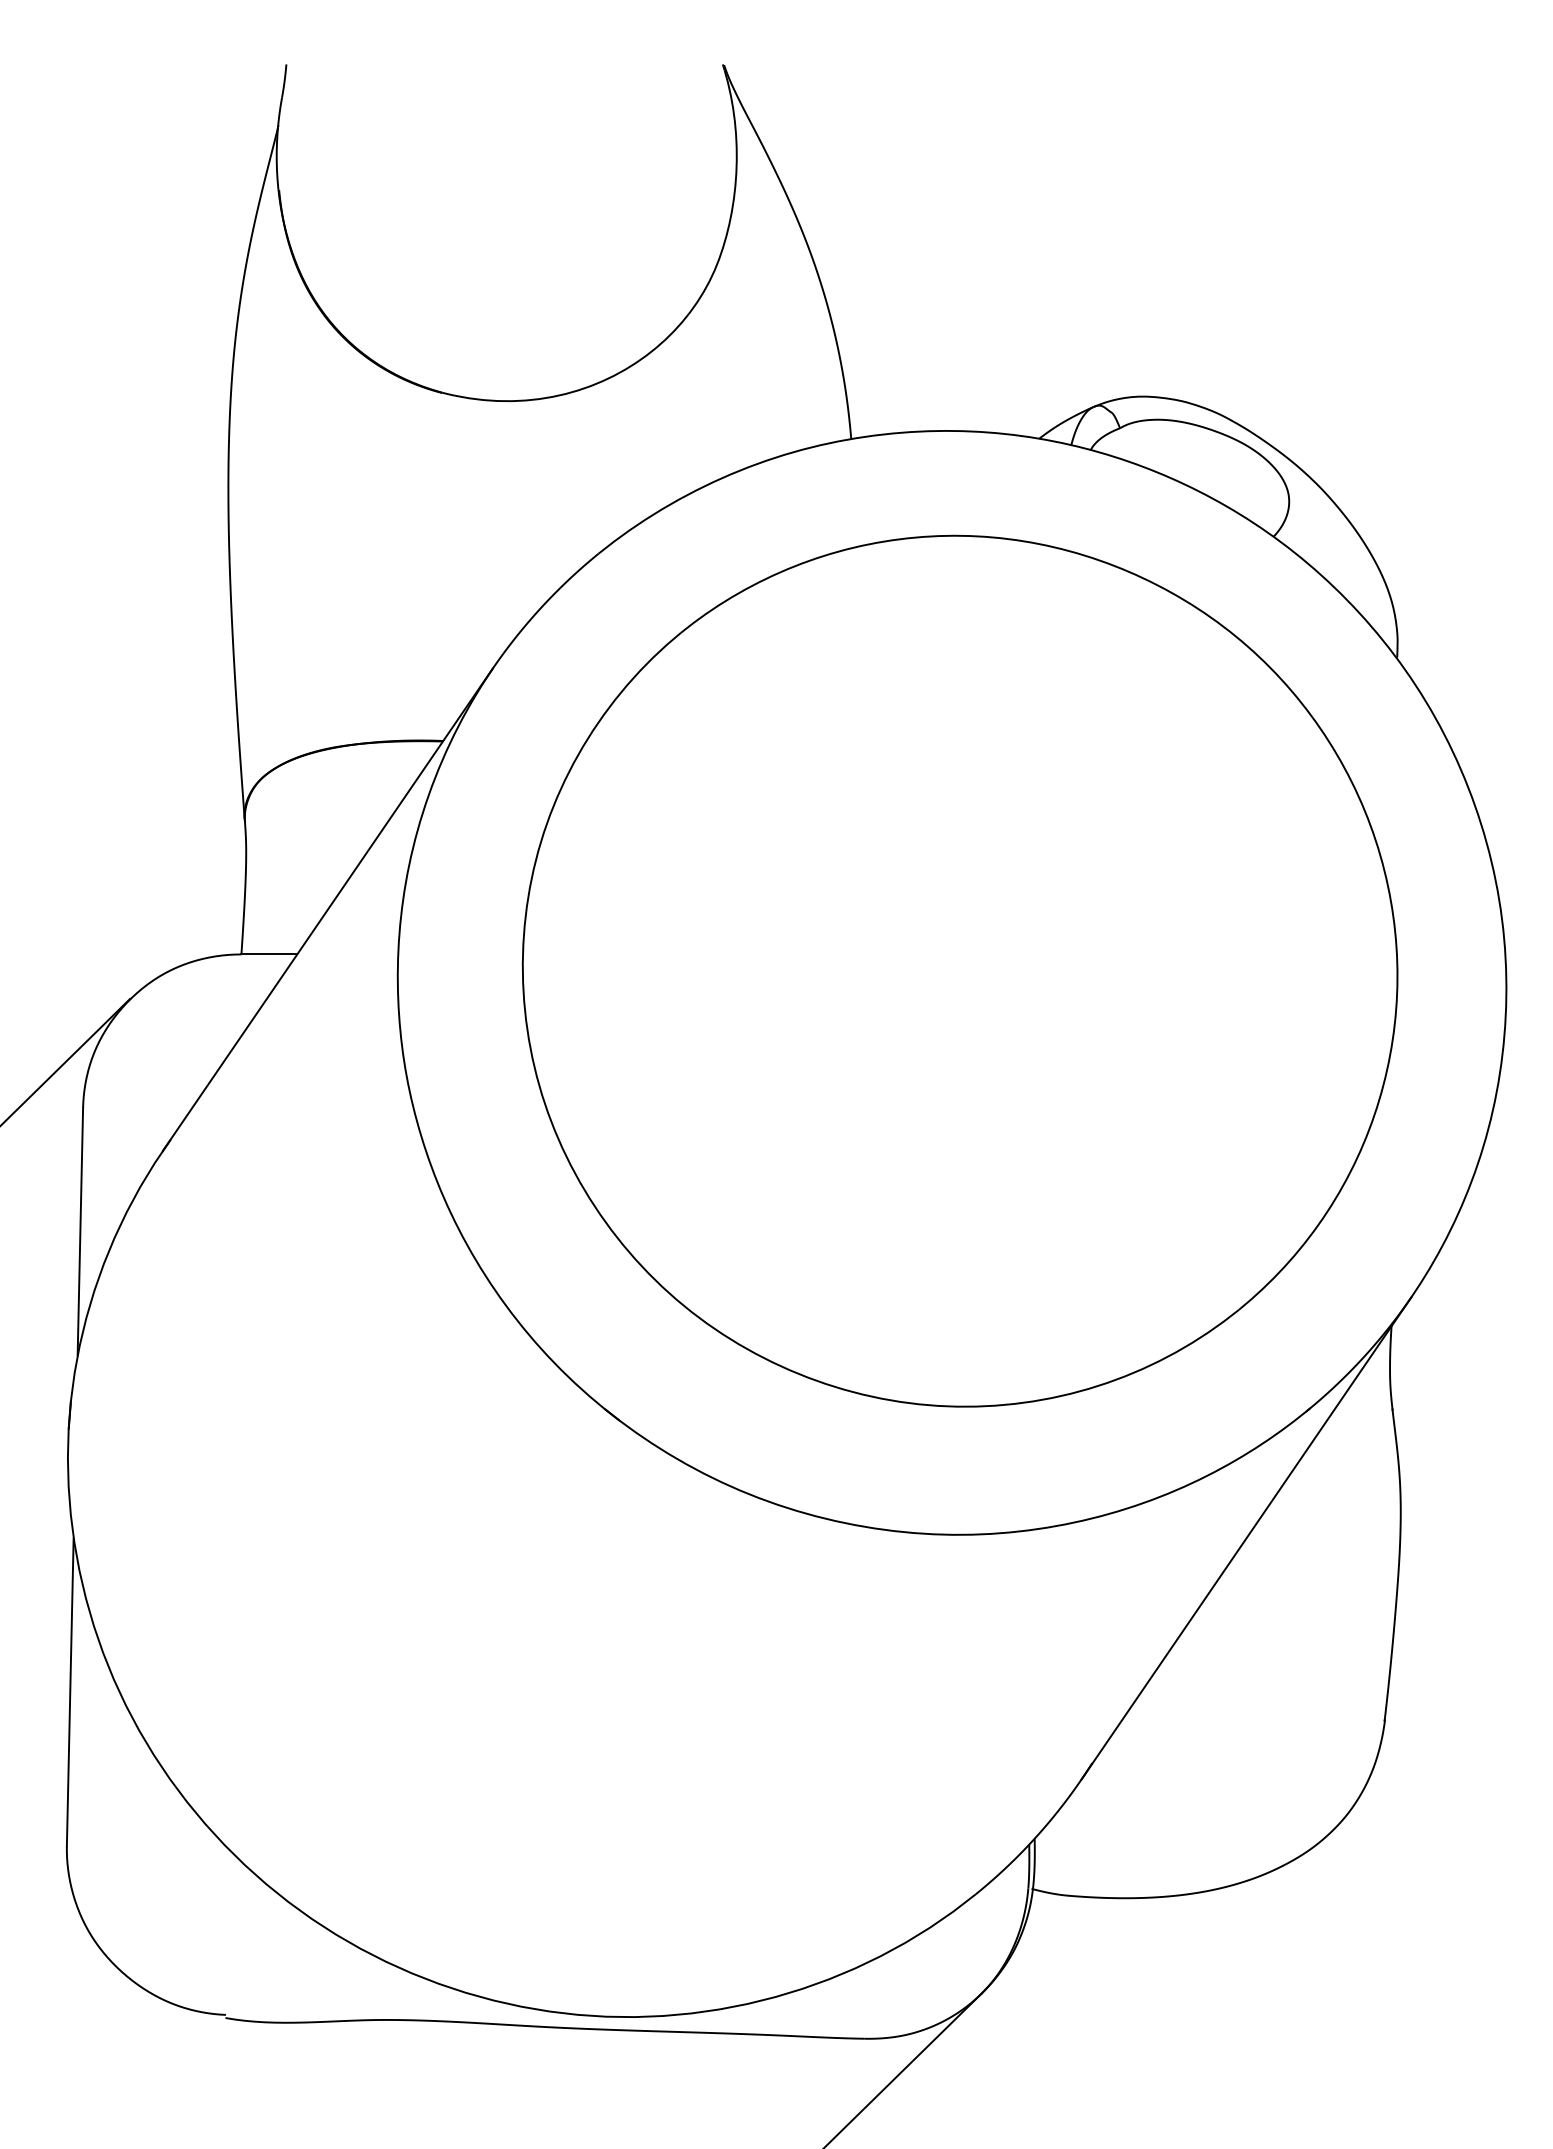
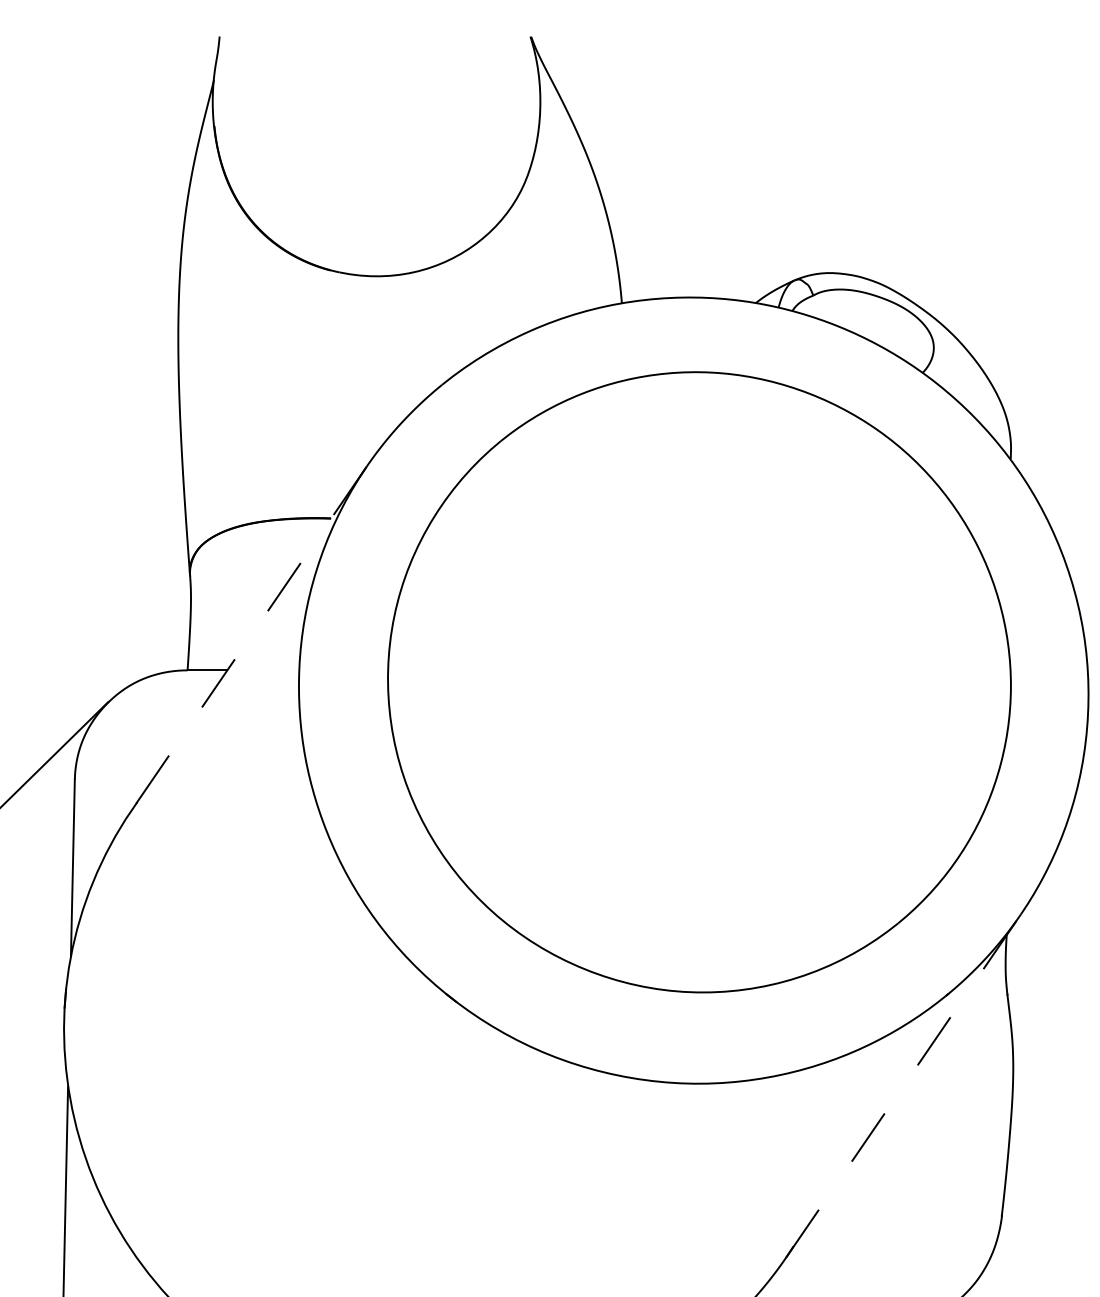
line: (327, 910) -> (248, 639), solid -> dashed
line: (1246, 1537) -> (903, 1085), solid -> dashed

